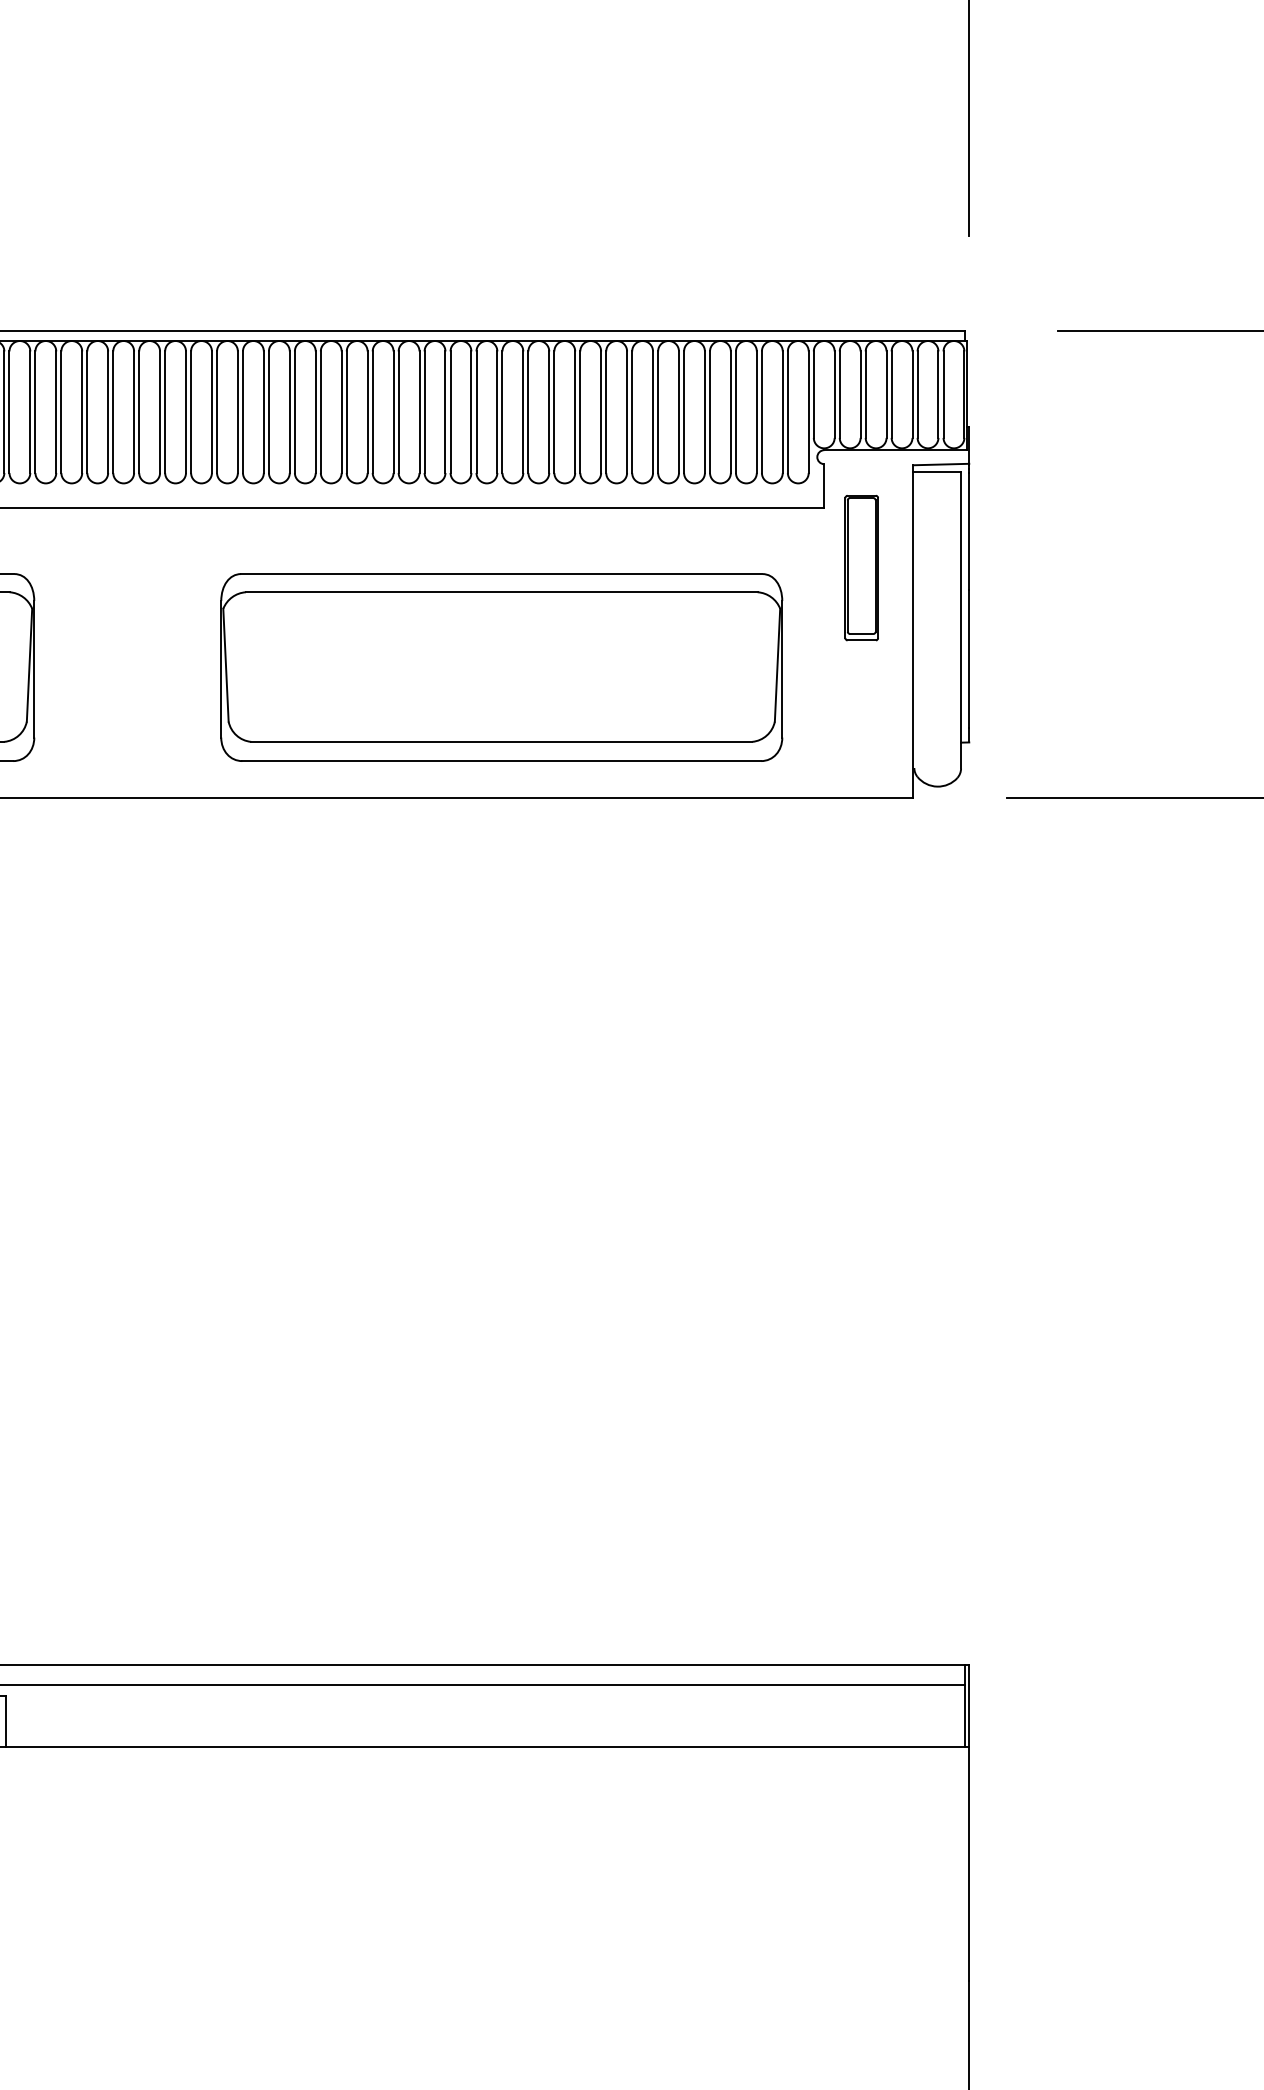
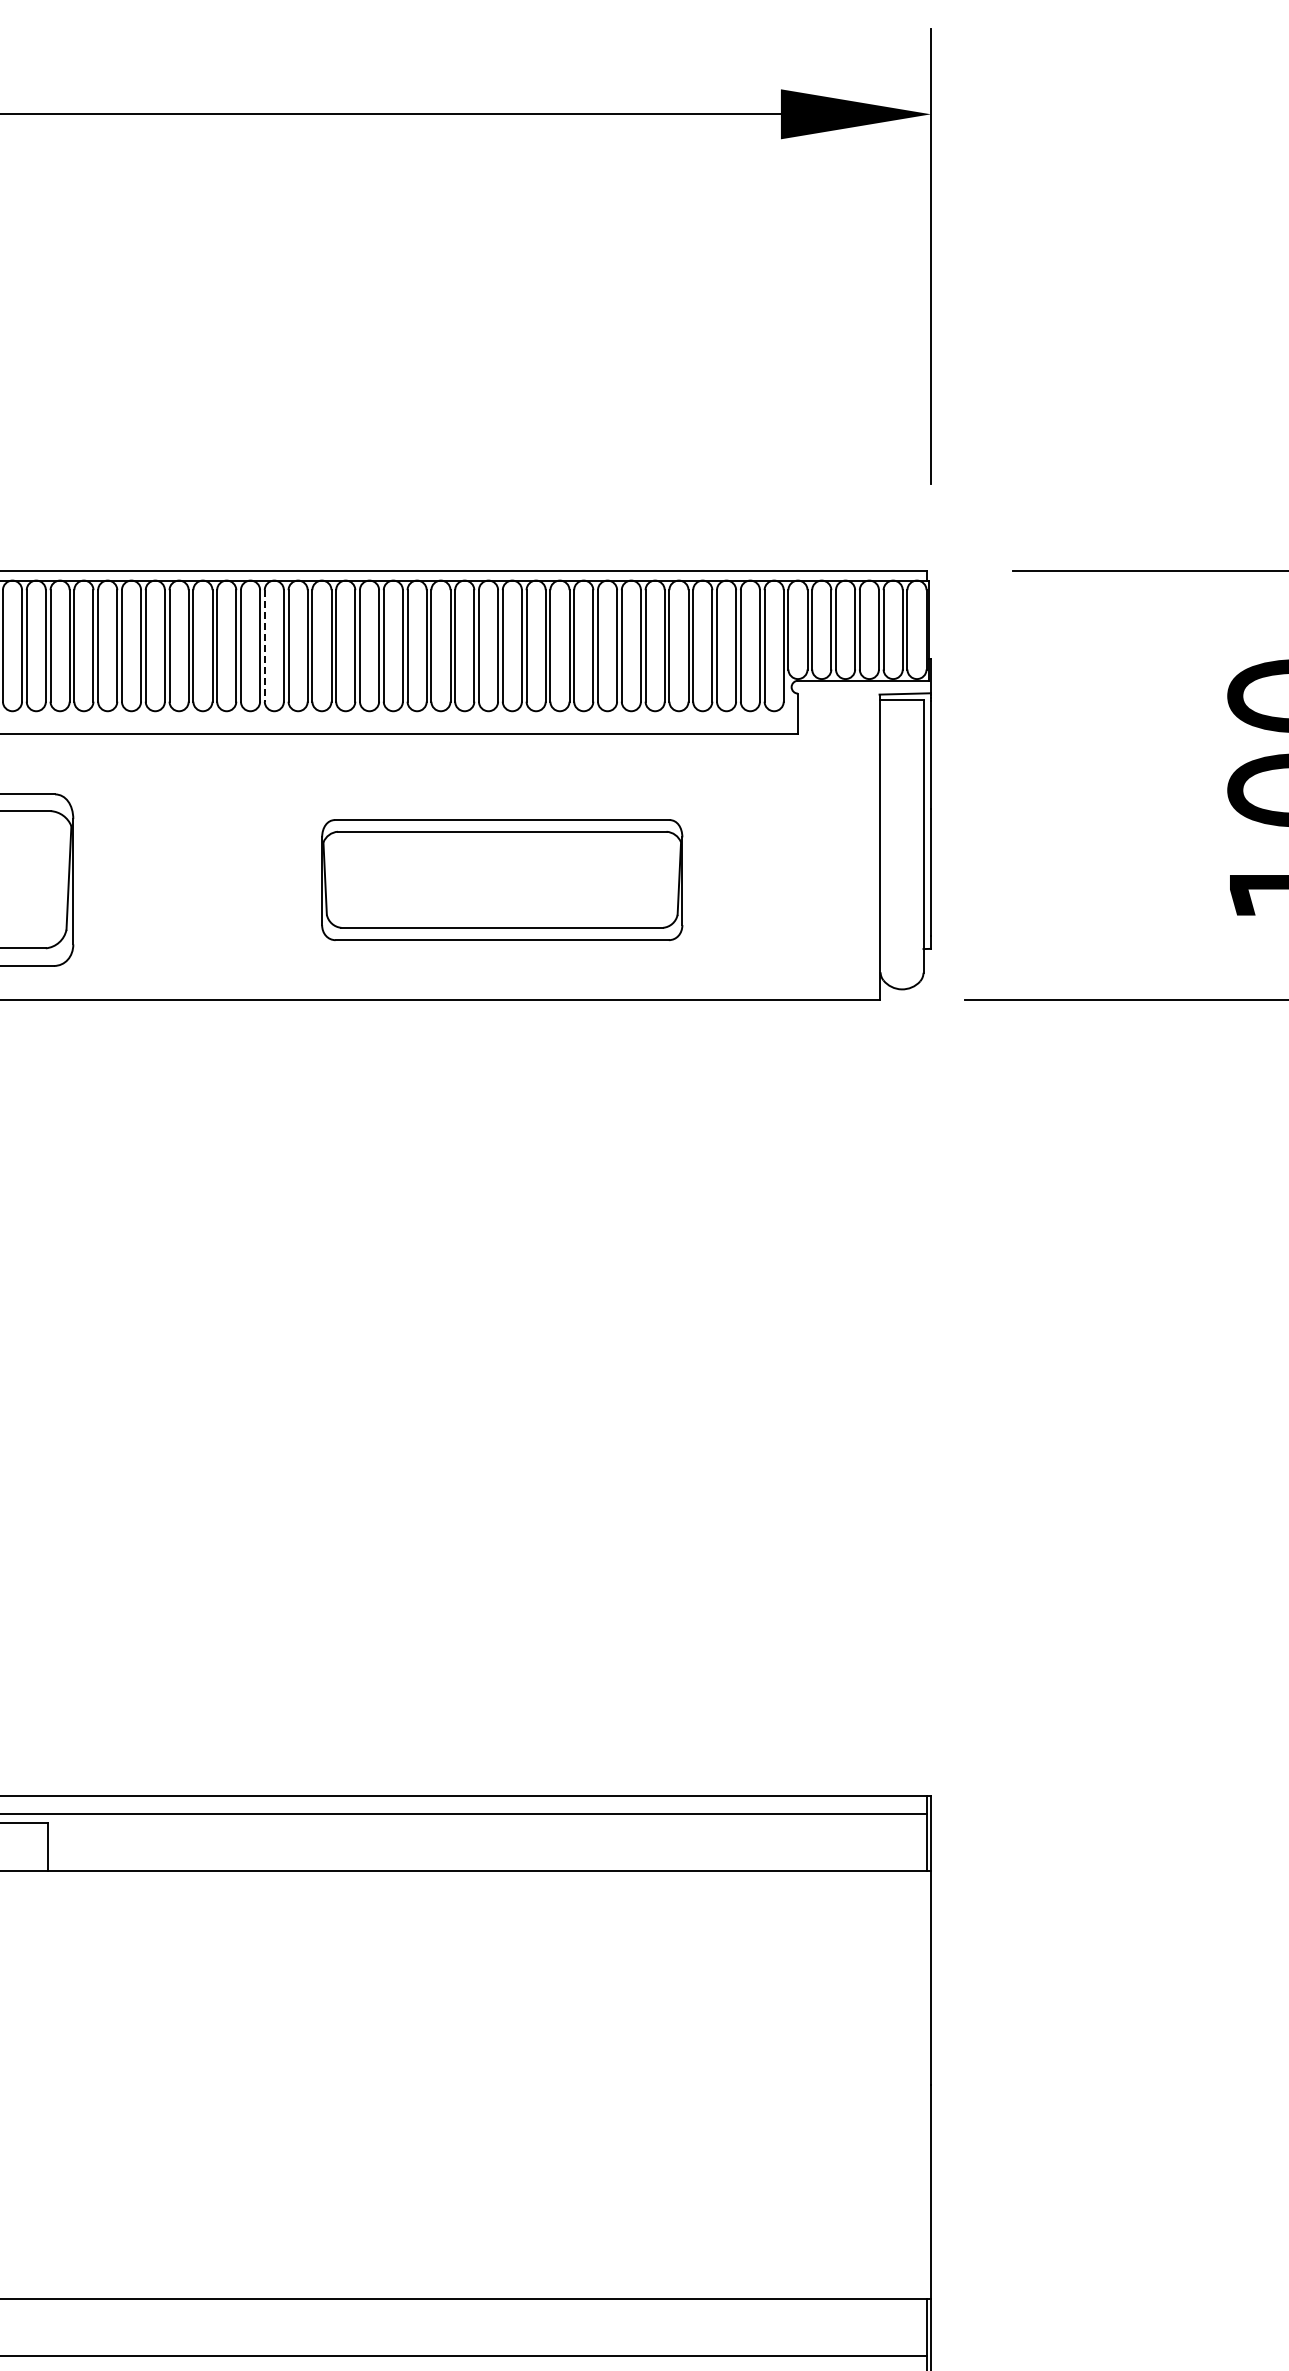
line: (242, 411) -> (264, 645), solid -> dashed
part: (861, 567) -> (832, 788), removed
part: (502, 666) -> (502, 879), size x0.7

